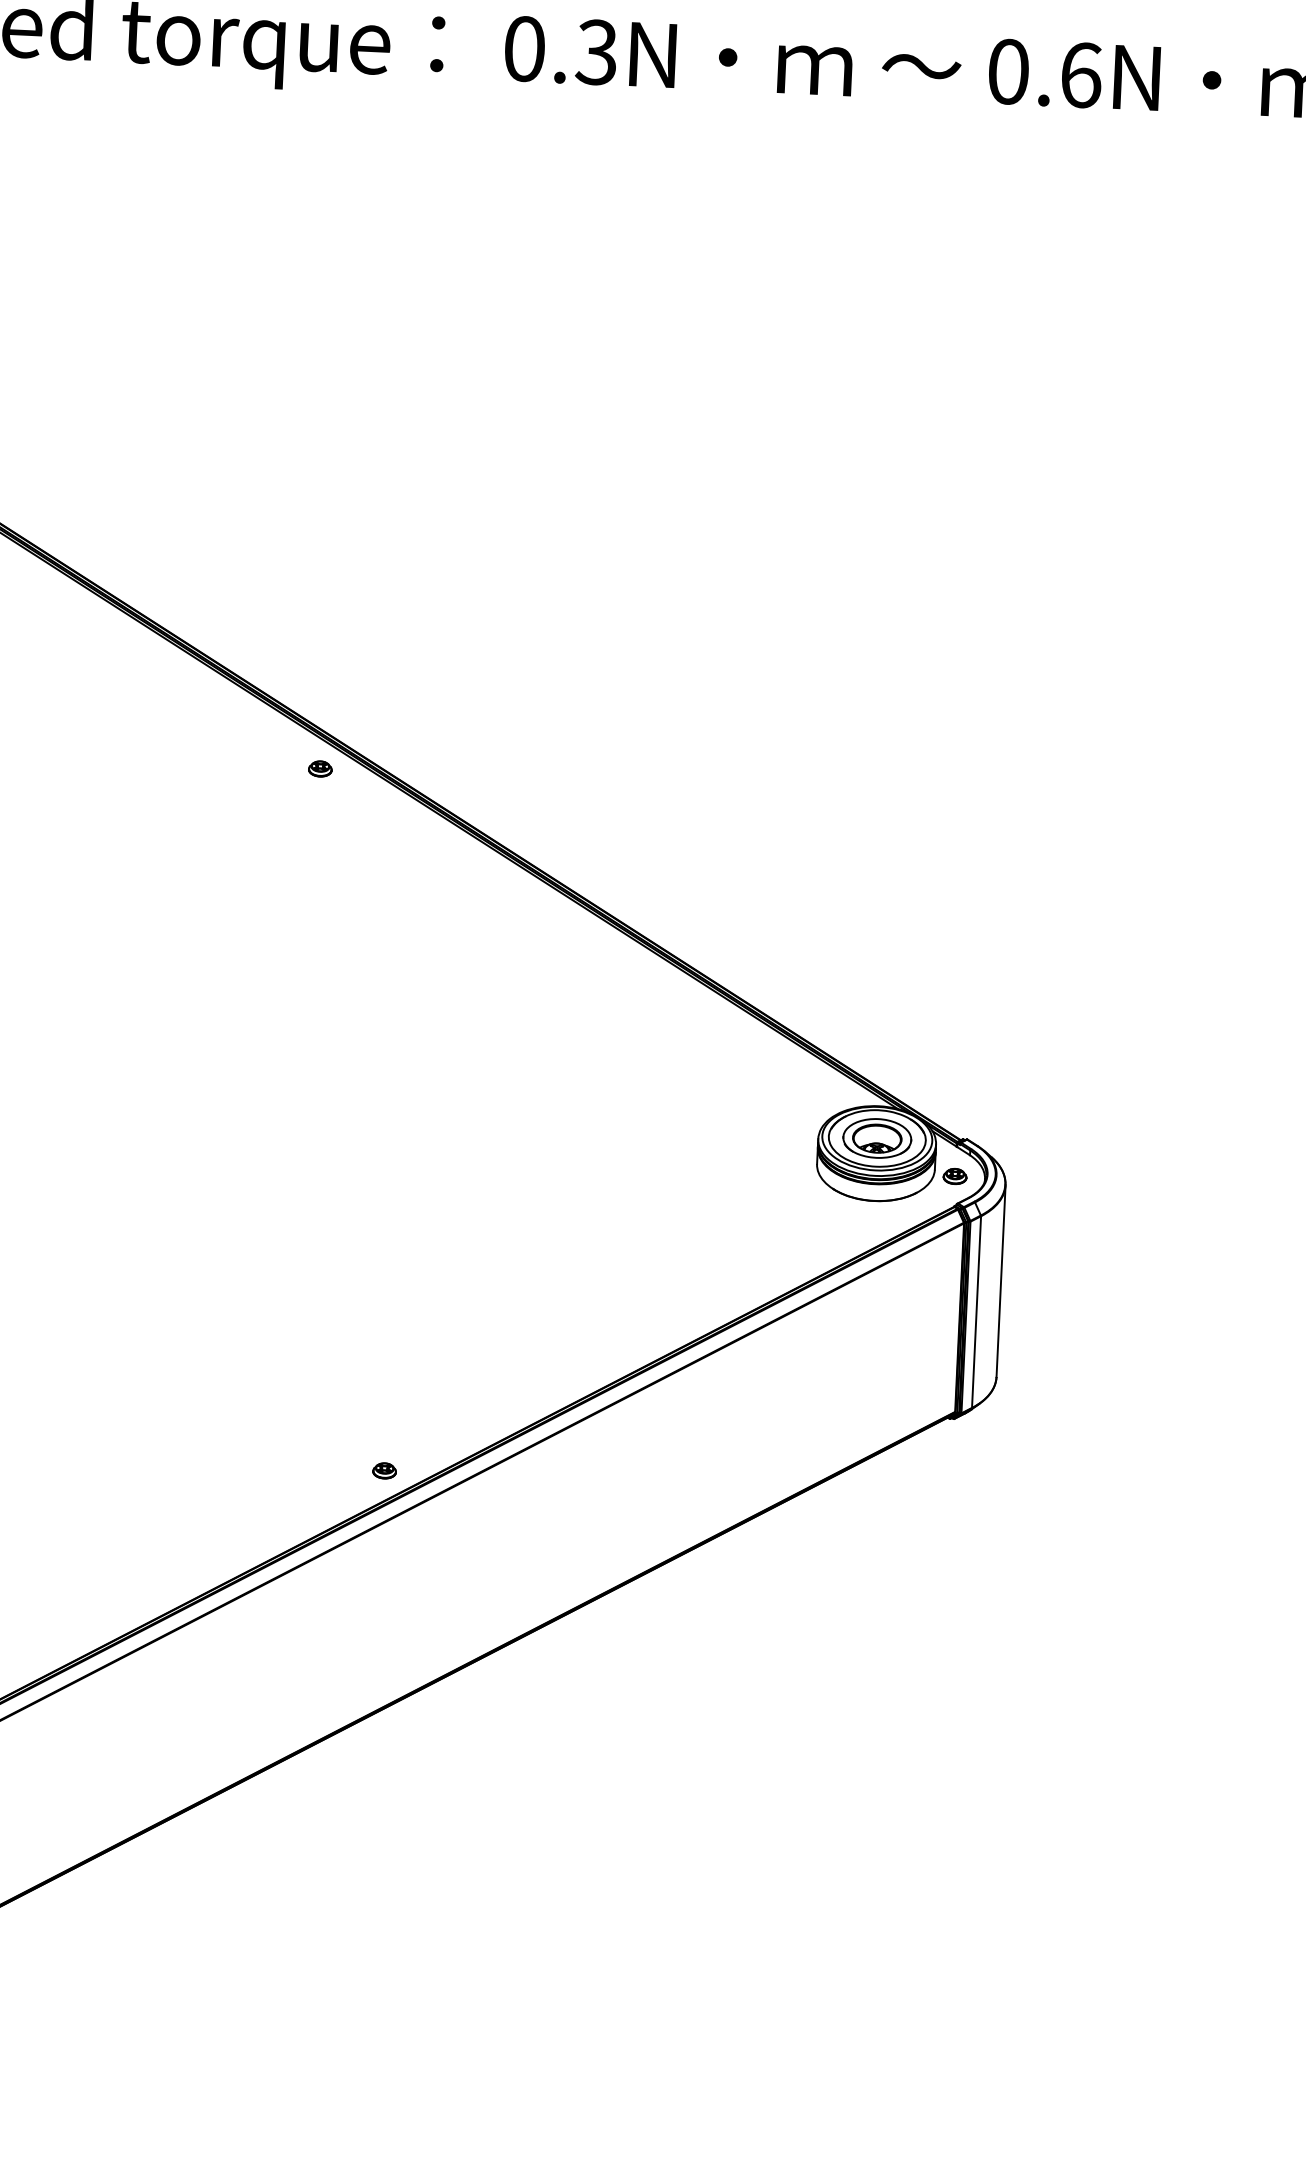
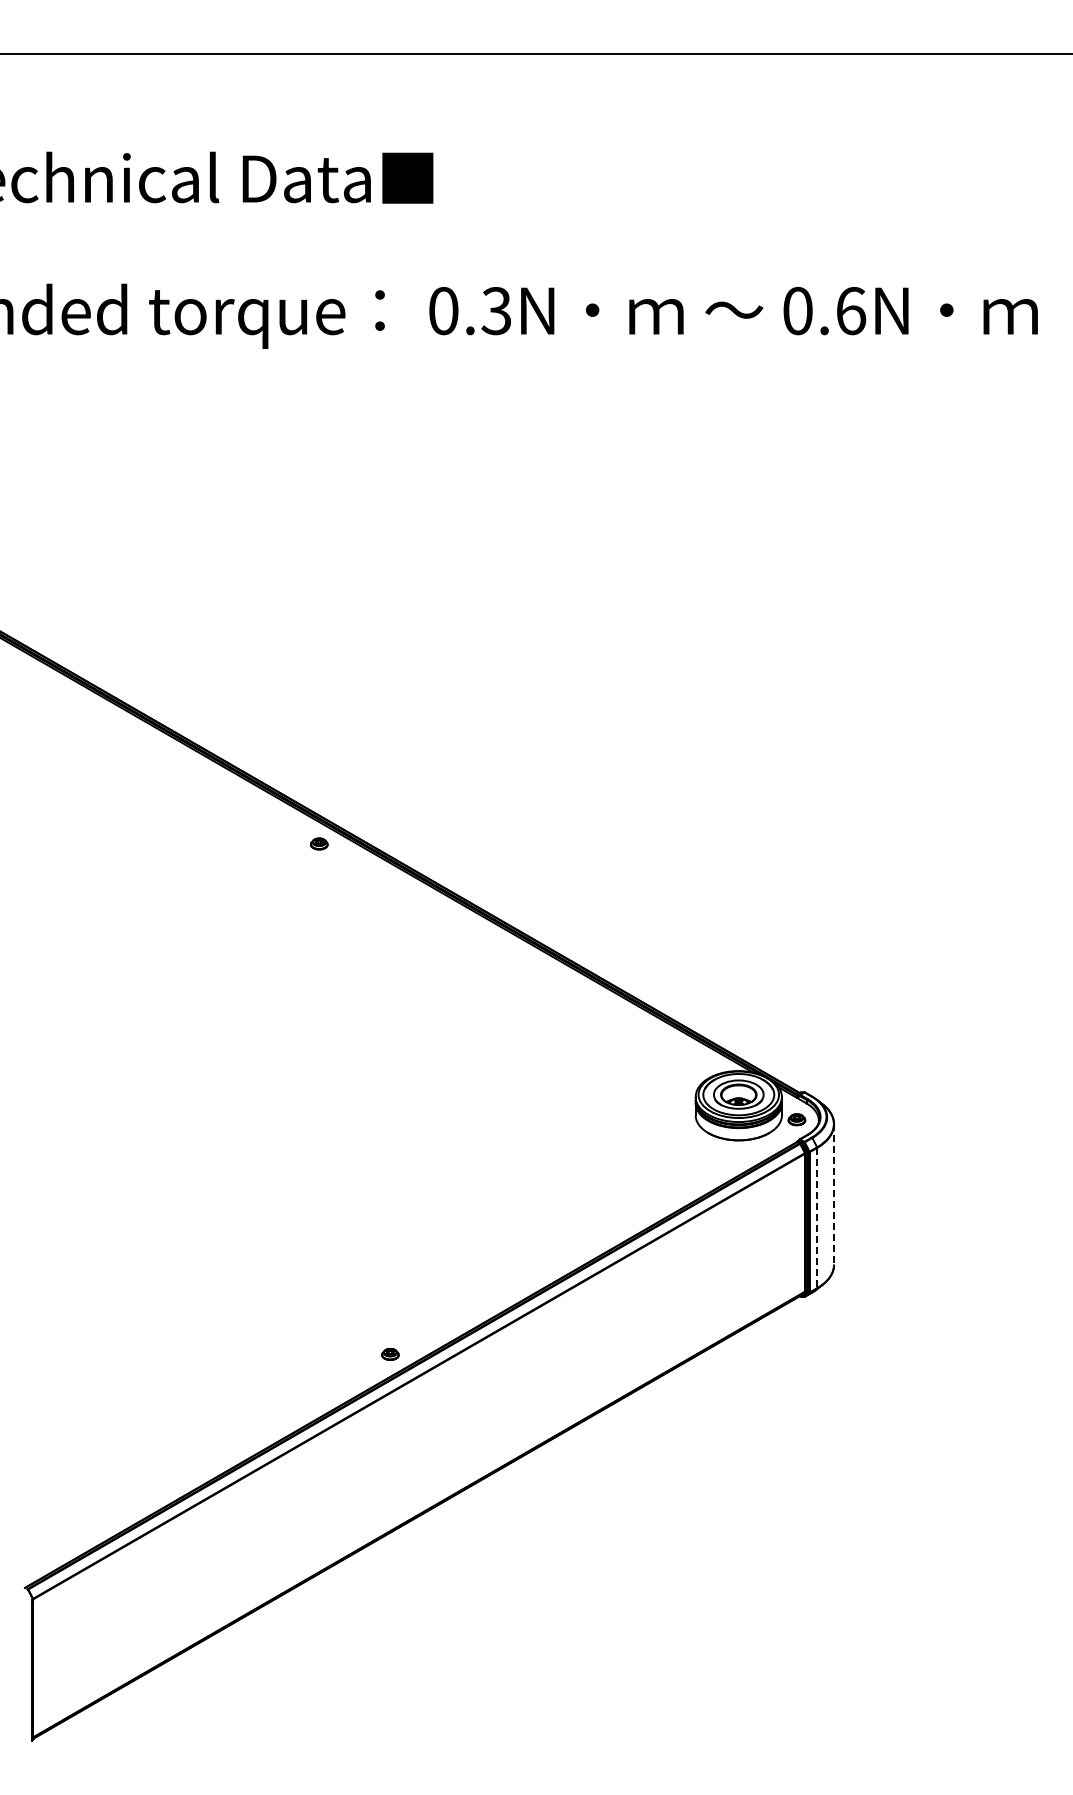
line: (1001, 1282) -> (834, 1195), solid -> dashed
line: (976, 1312) -> (817, 1218), solid -> dashed

